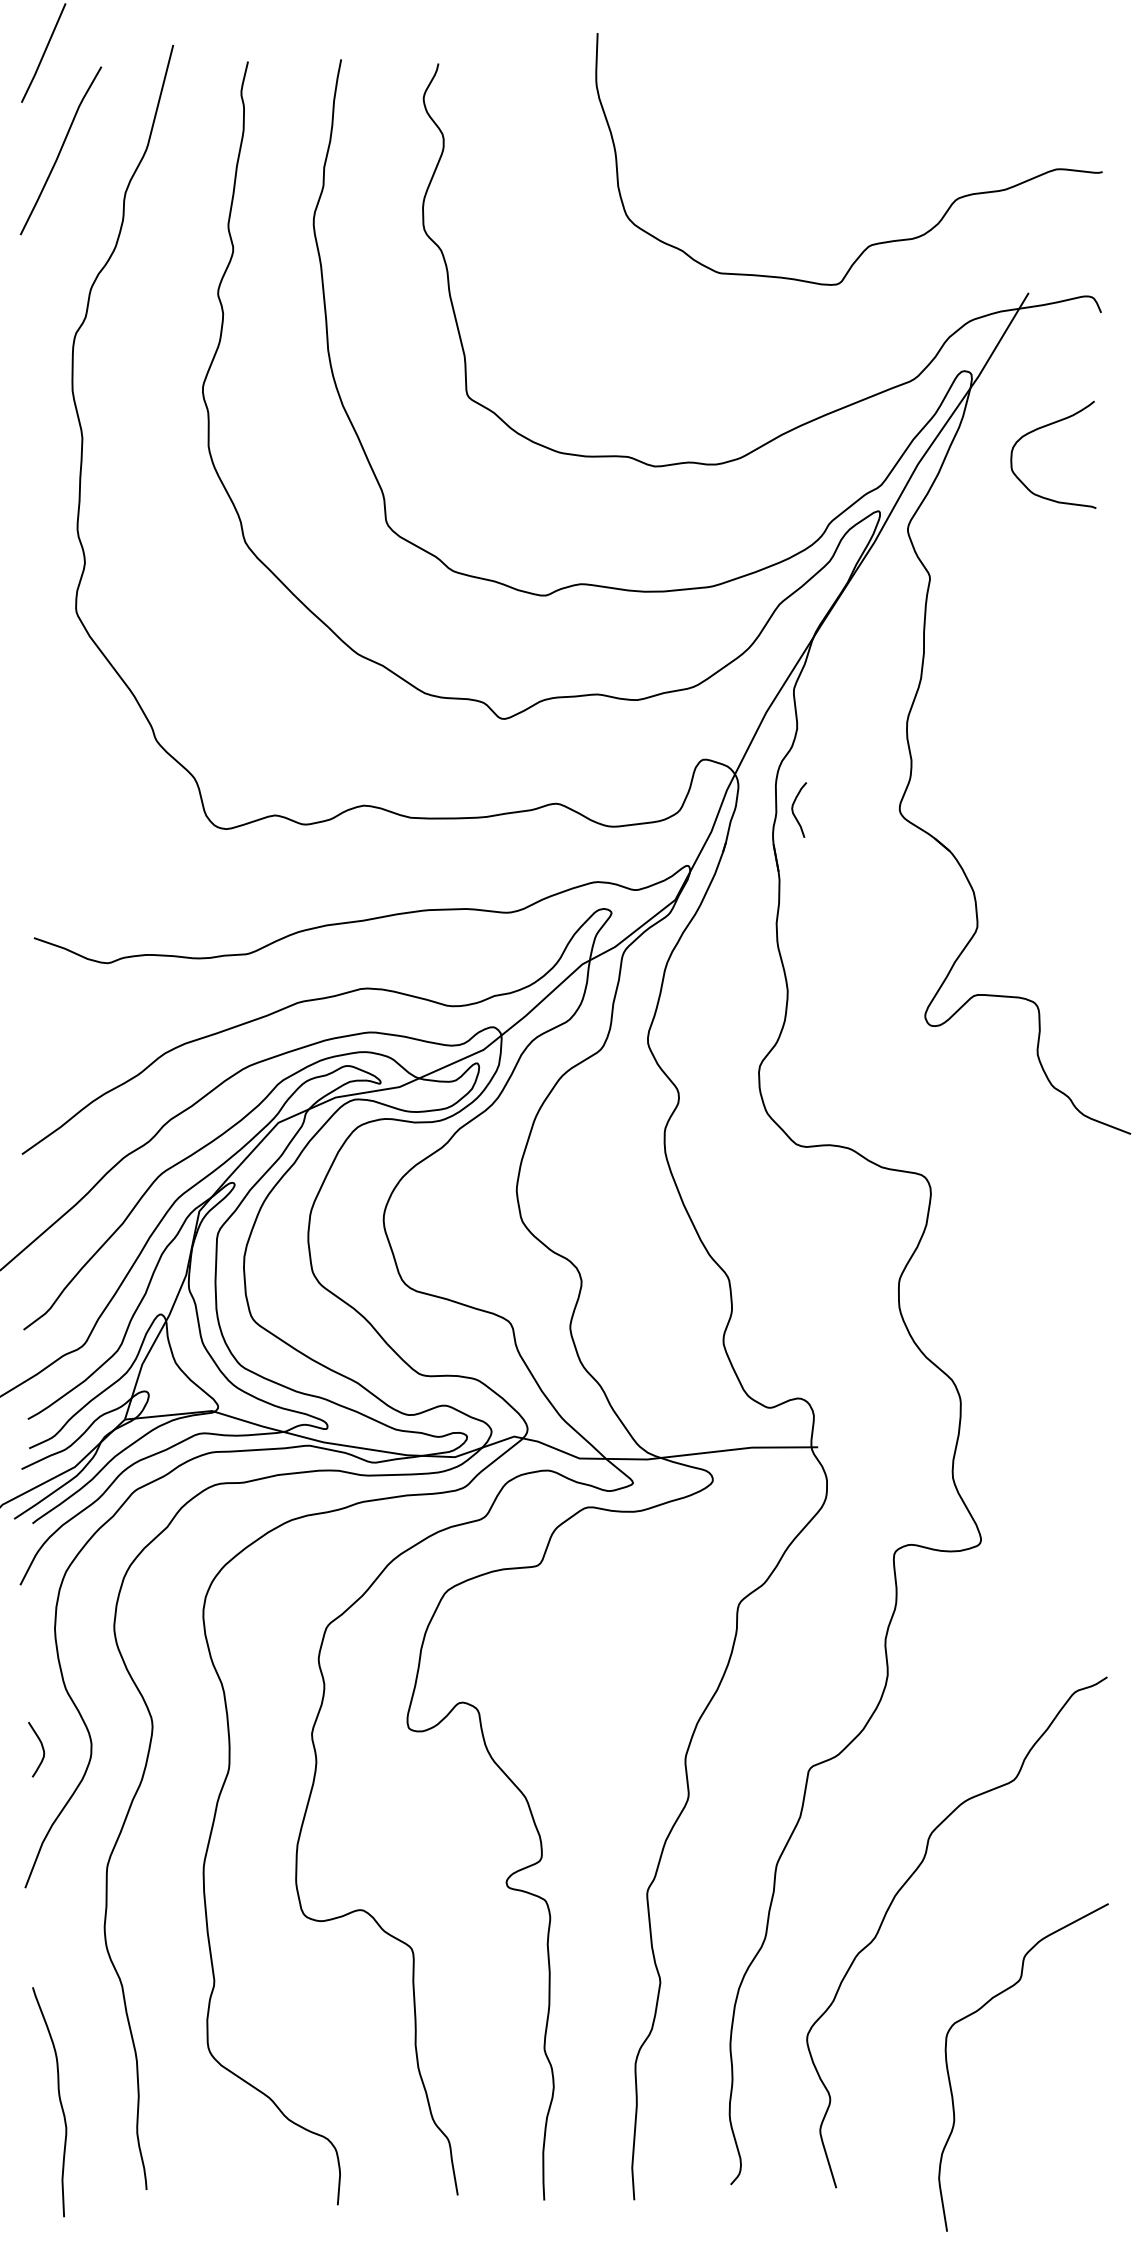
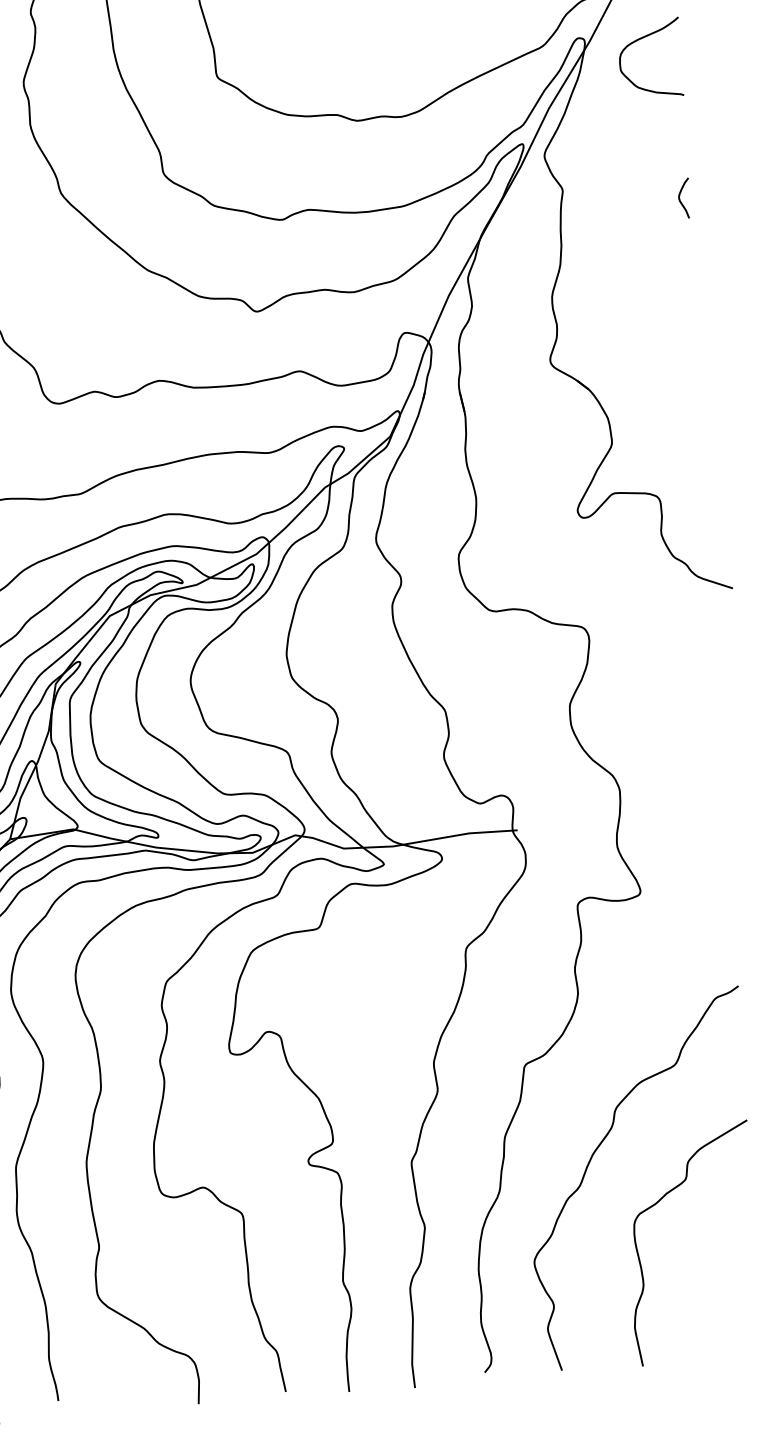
curve: (1042, 428) -> (641, 39), moved
curve: (793, 809) -> (680, 198), moved
curve: (978, 2011) -> (656, 1204), moved

